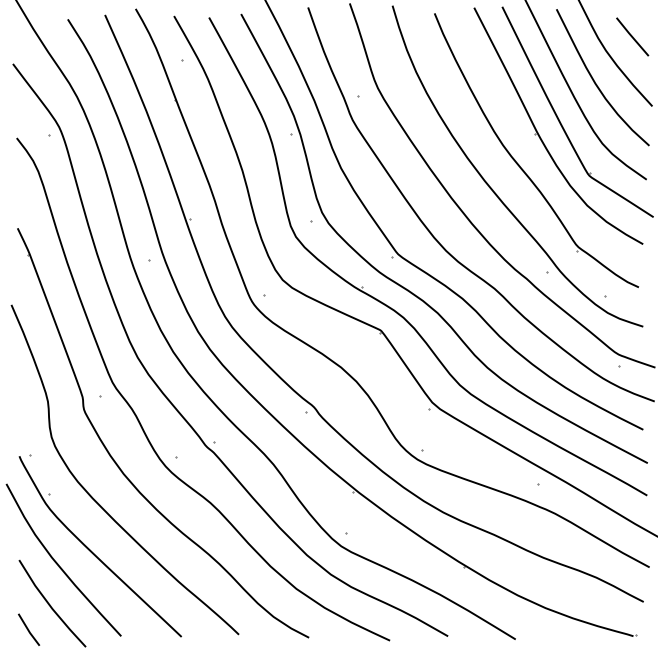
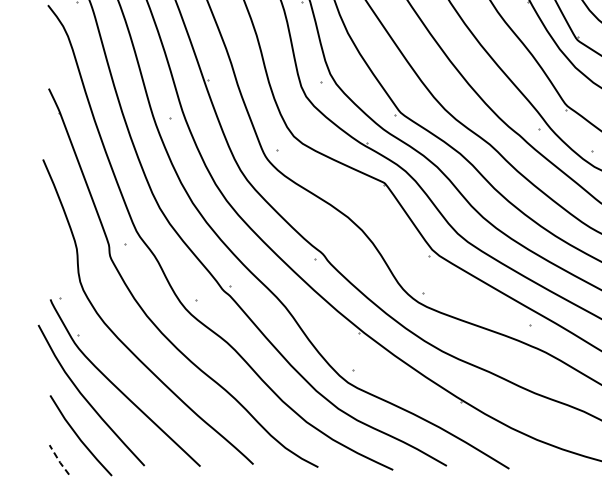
line: (28, 630) -> (58, 460), solid -> dashed

